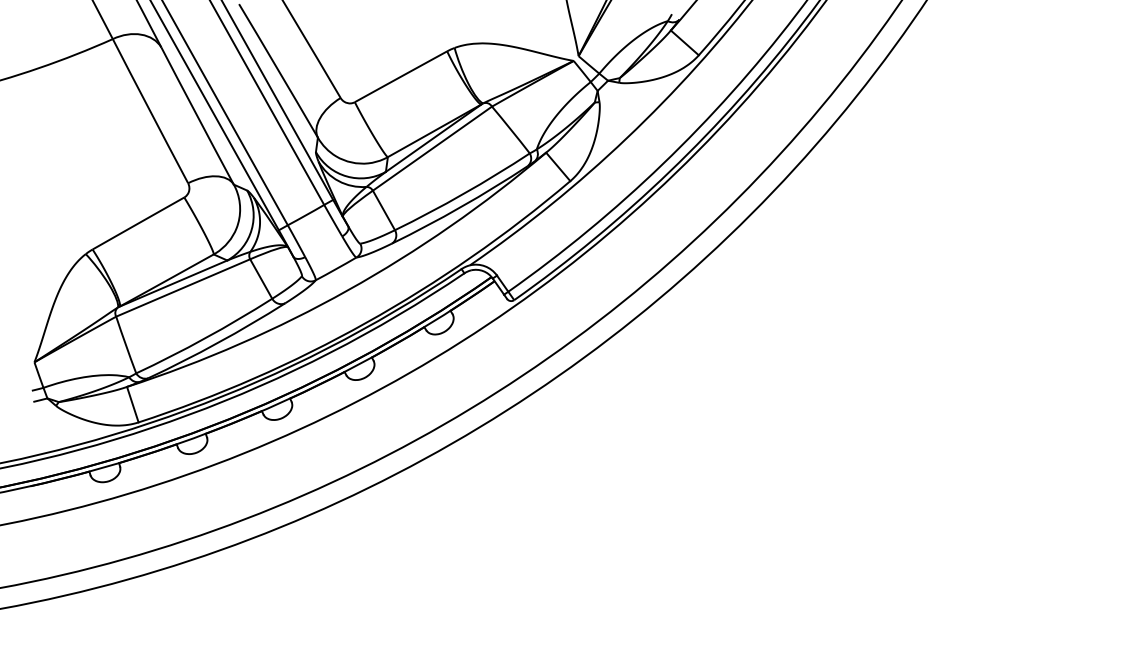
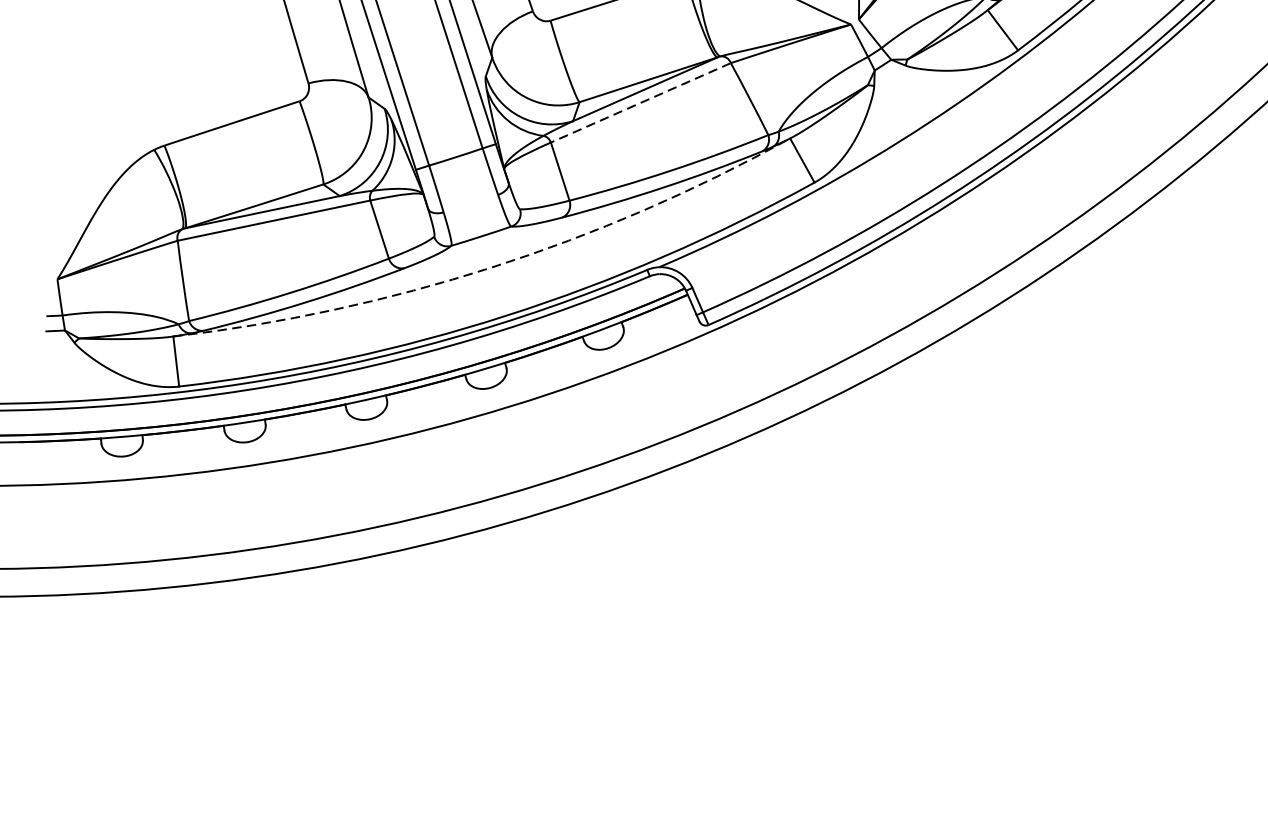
line: (432, 148) -> (640, 102), solid -> dashed
arc: (348, 290) -> (491, 268), solid -> dashed

